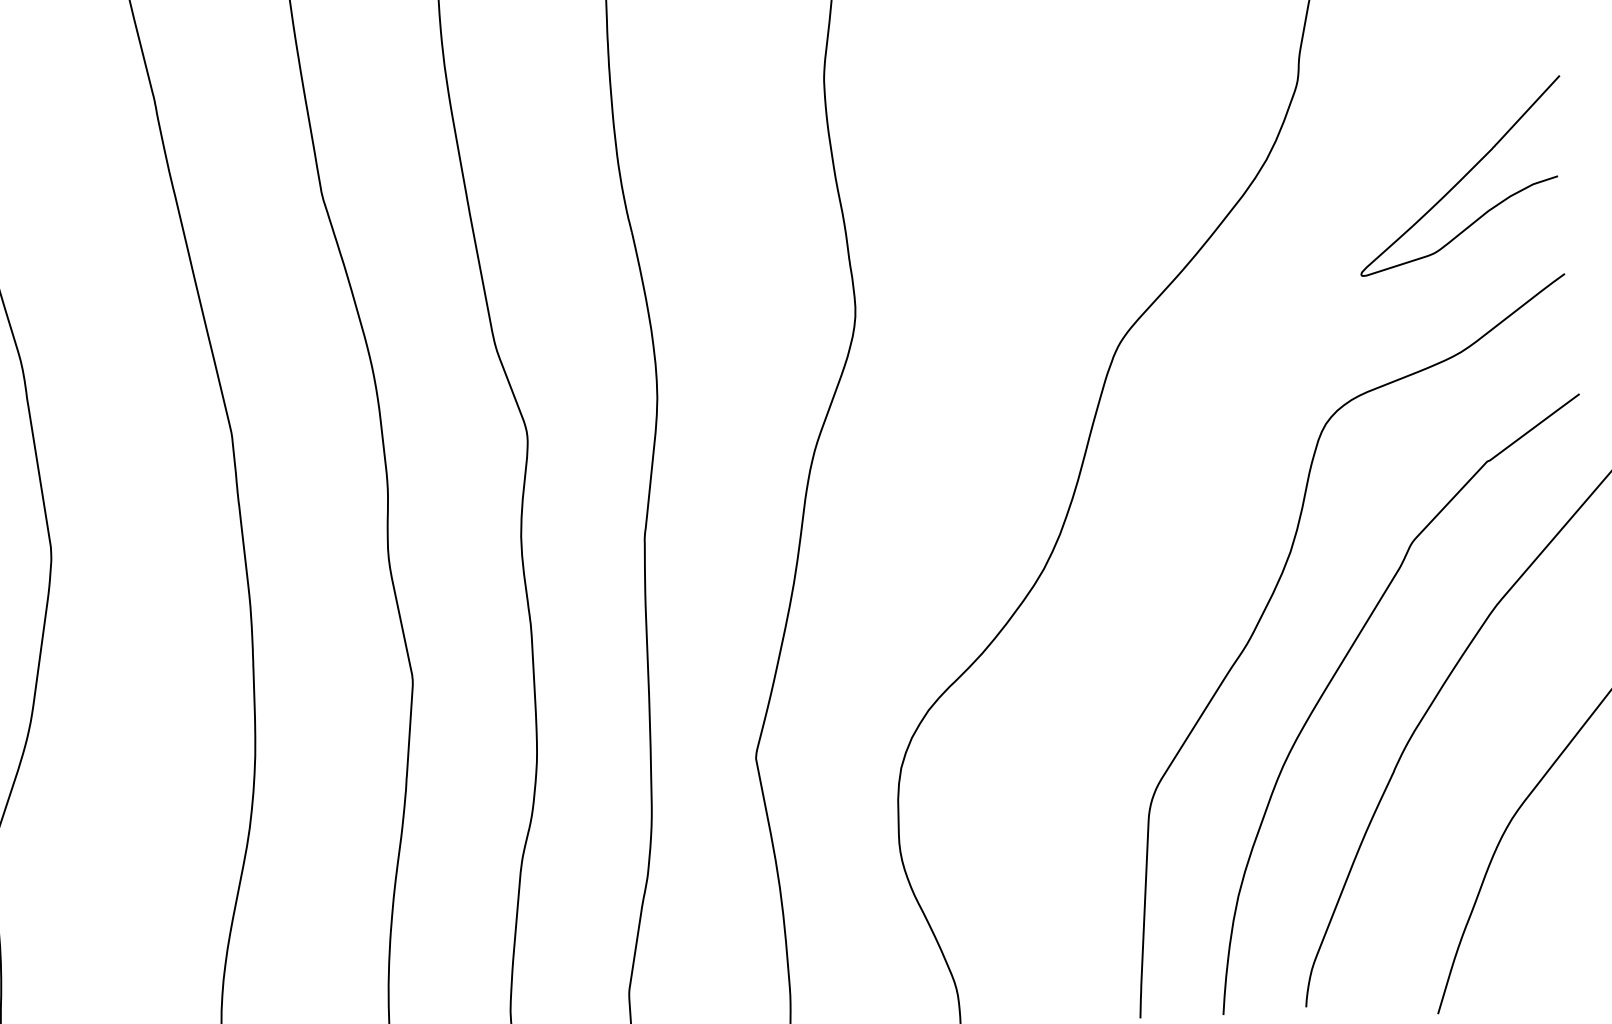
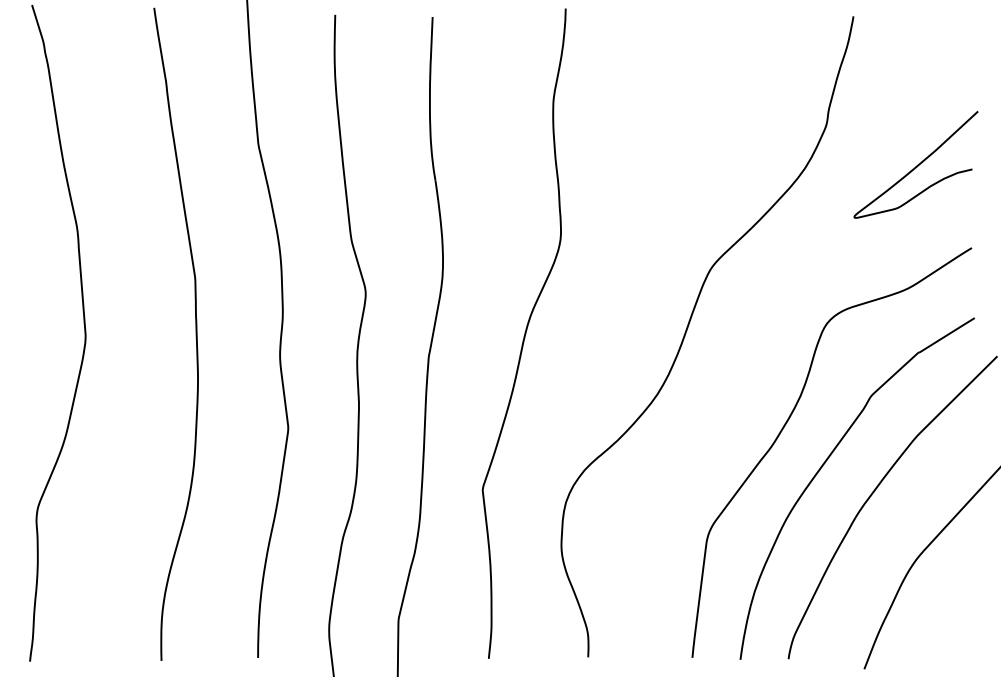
curve: (1461, 177) -> (916, 165), moved

